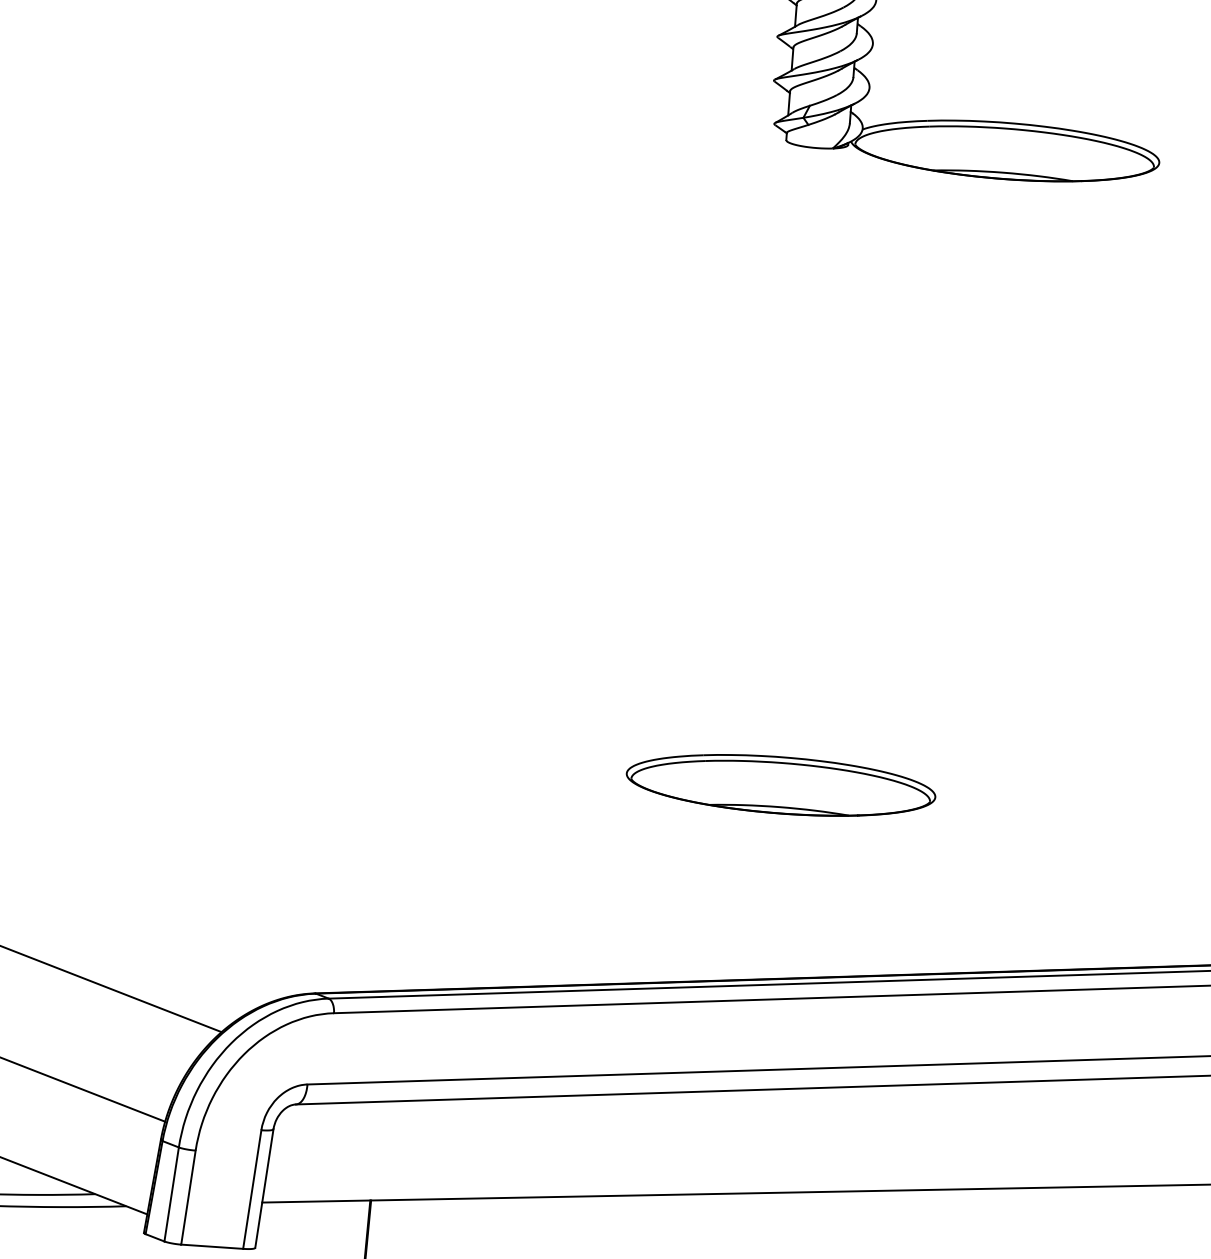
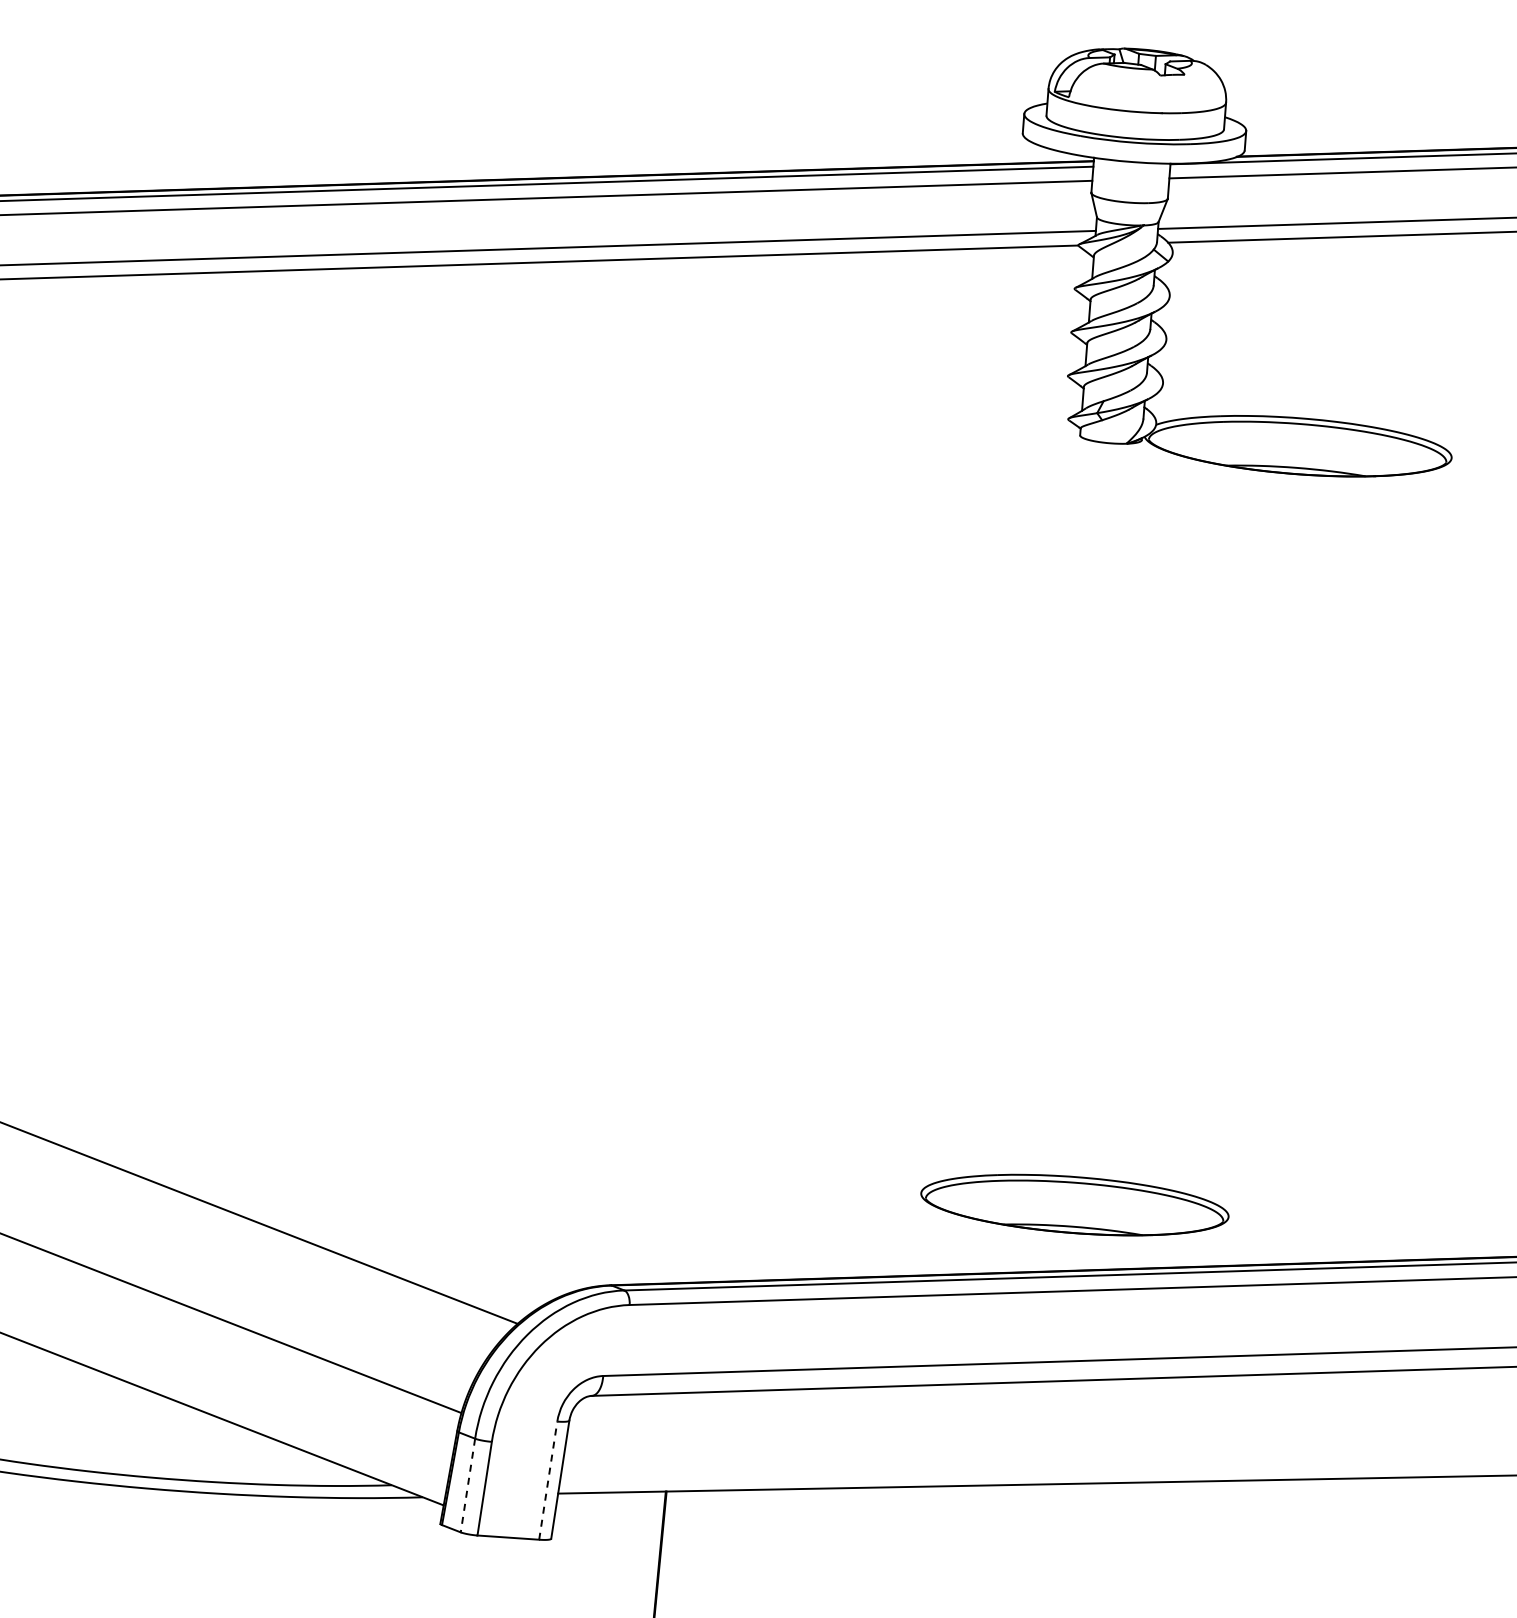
part: (780, 784) -> (1074, 1204), moved
line: (252, 1189) -> (548, 1480), solid -> dashed
line: (171, 1195) -> (467, 1486), solid -> dashed

